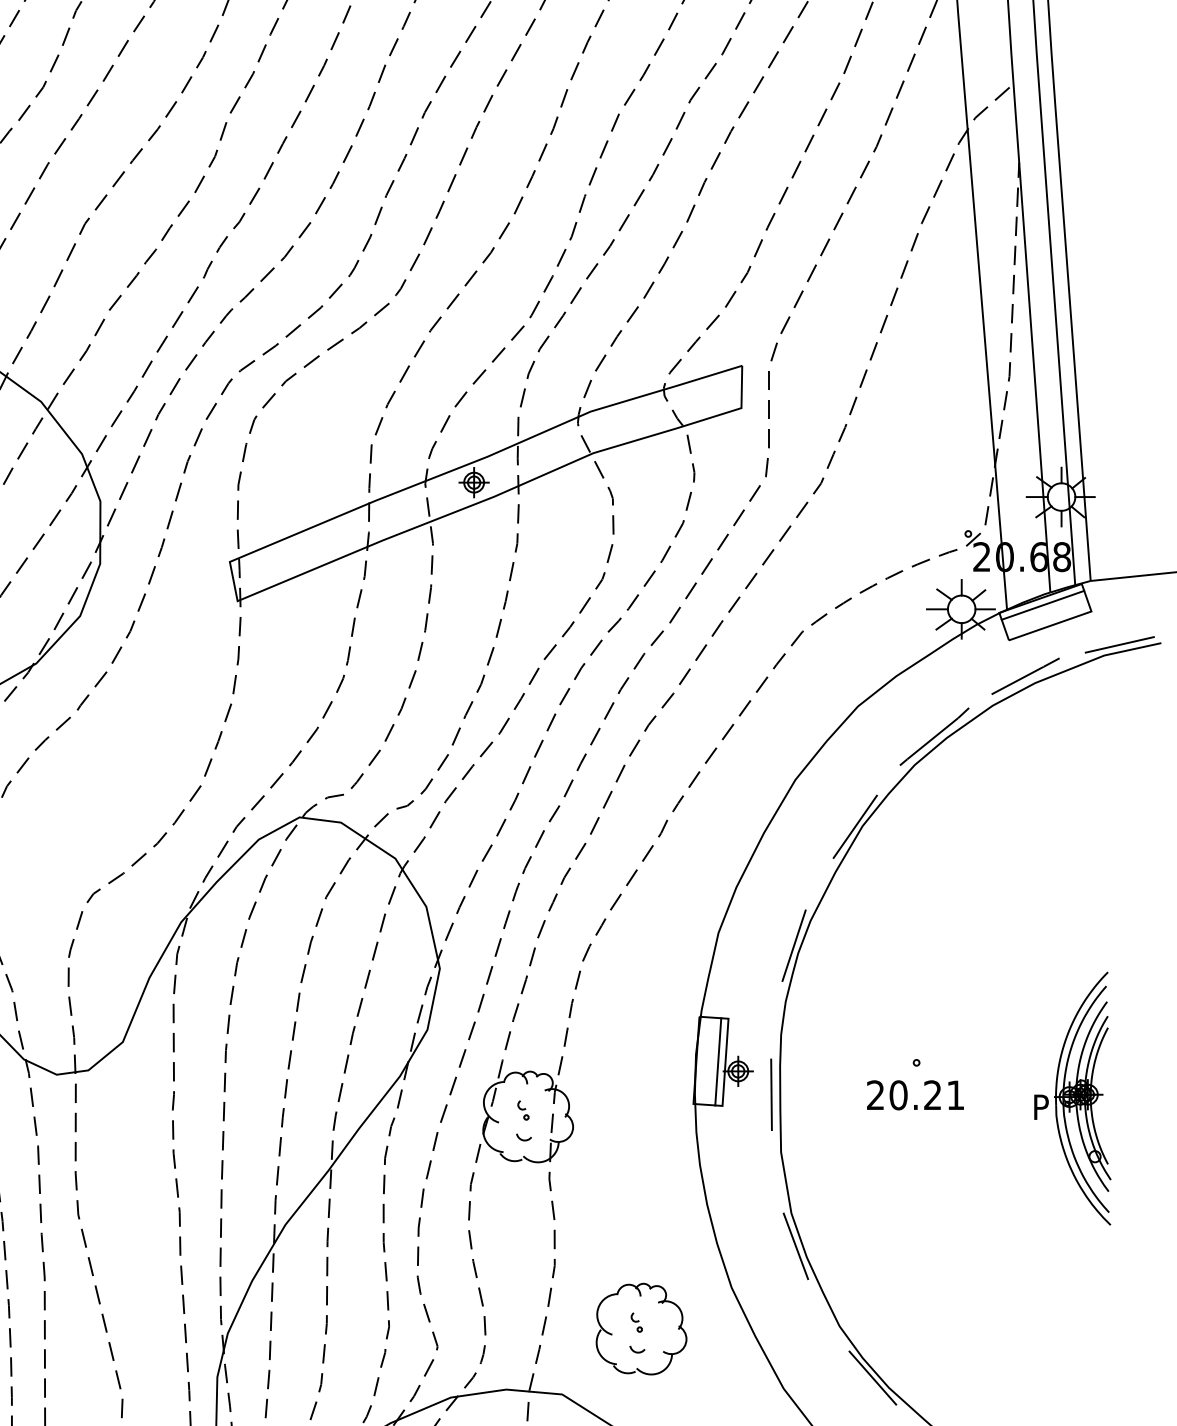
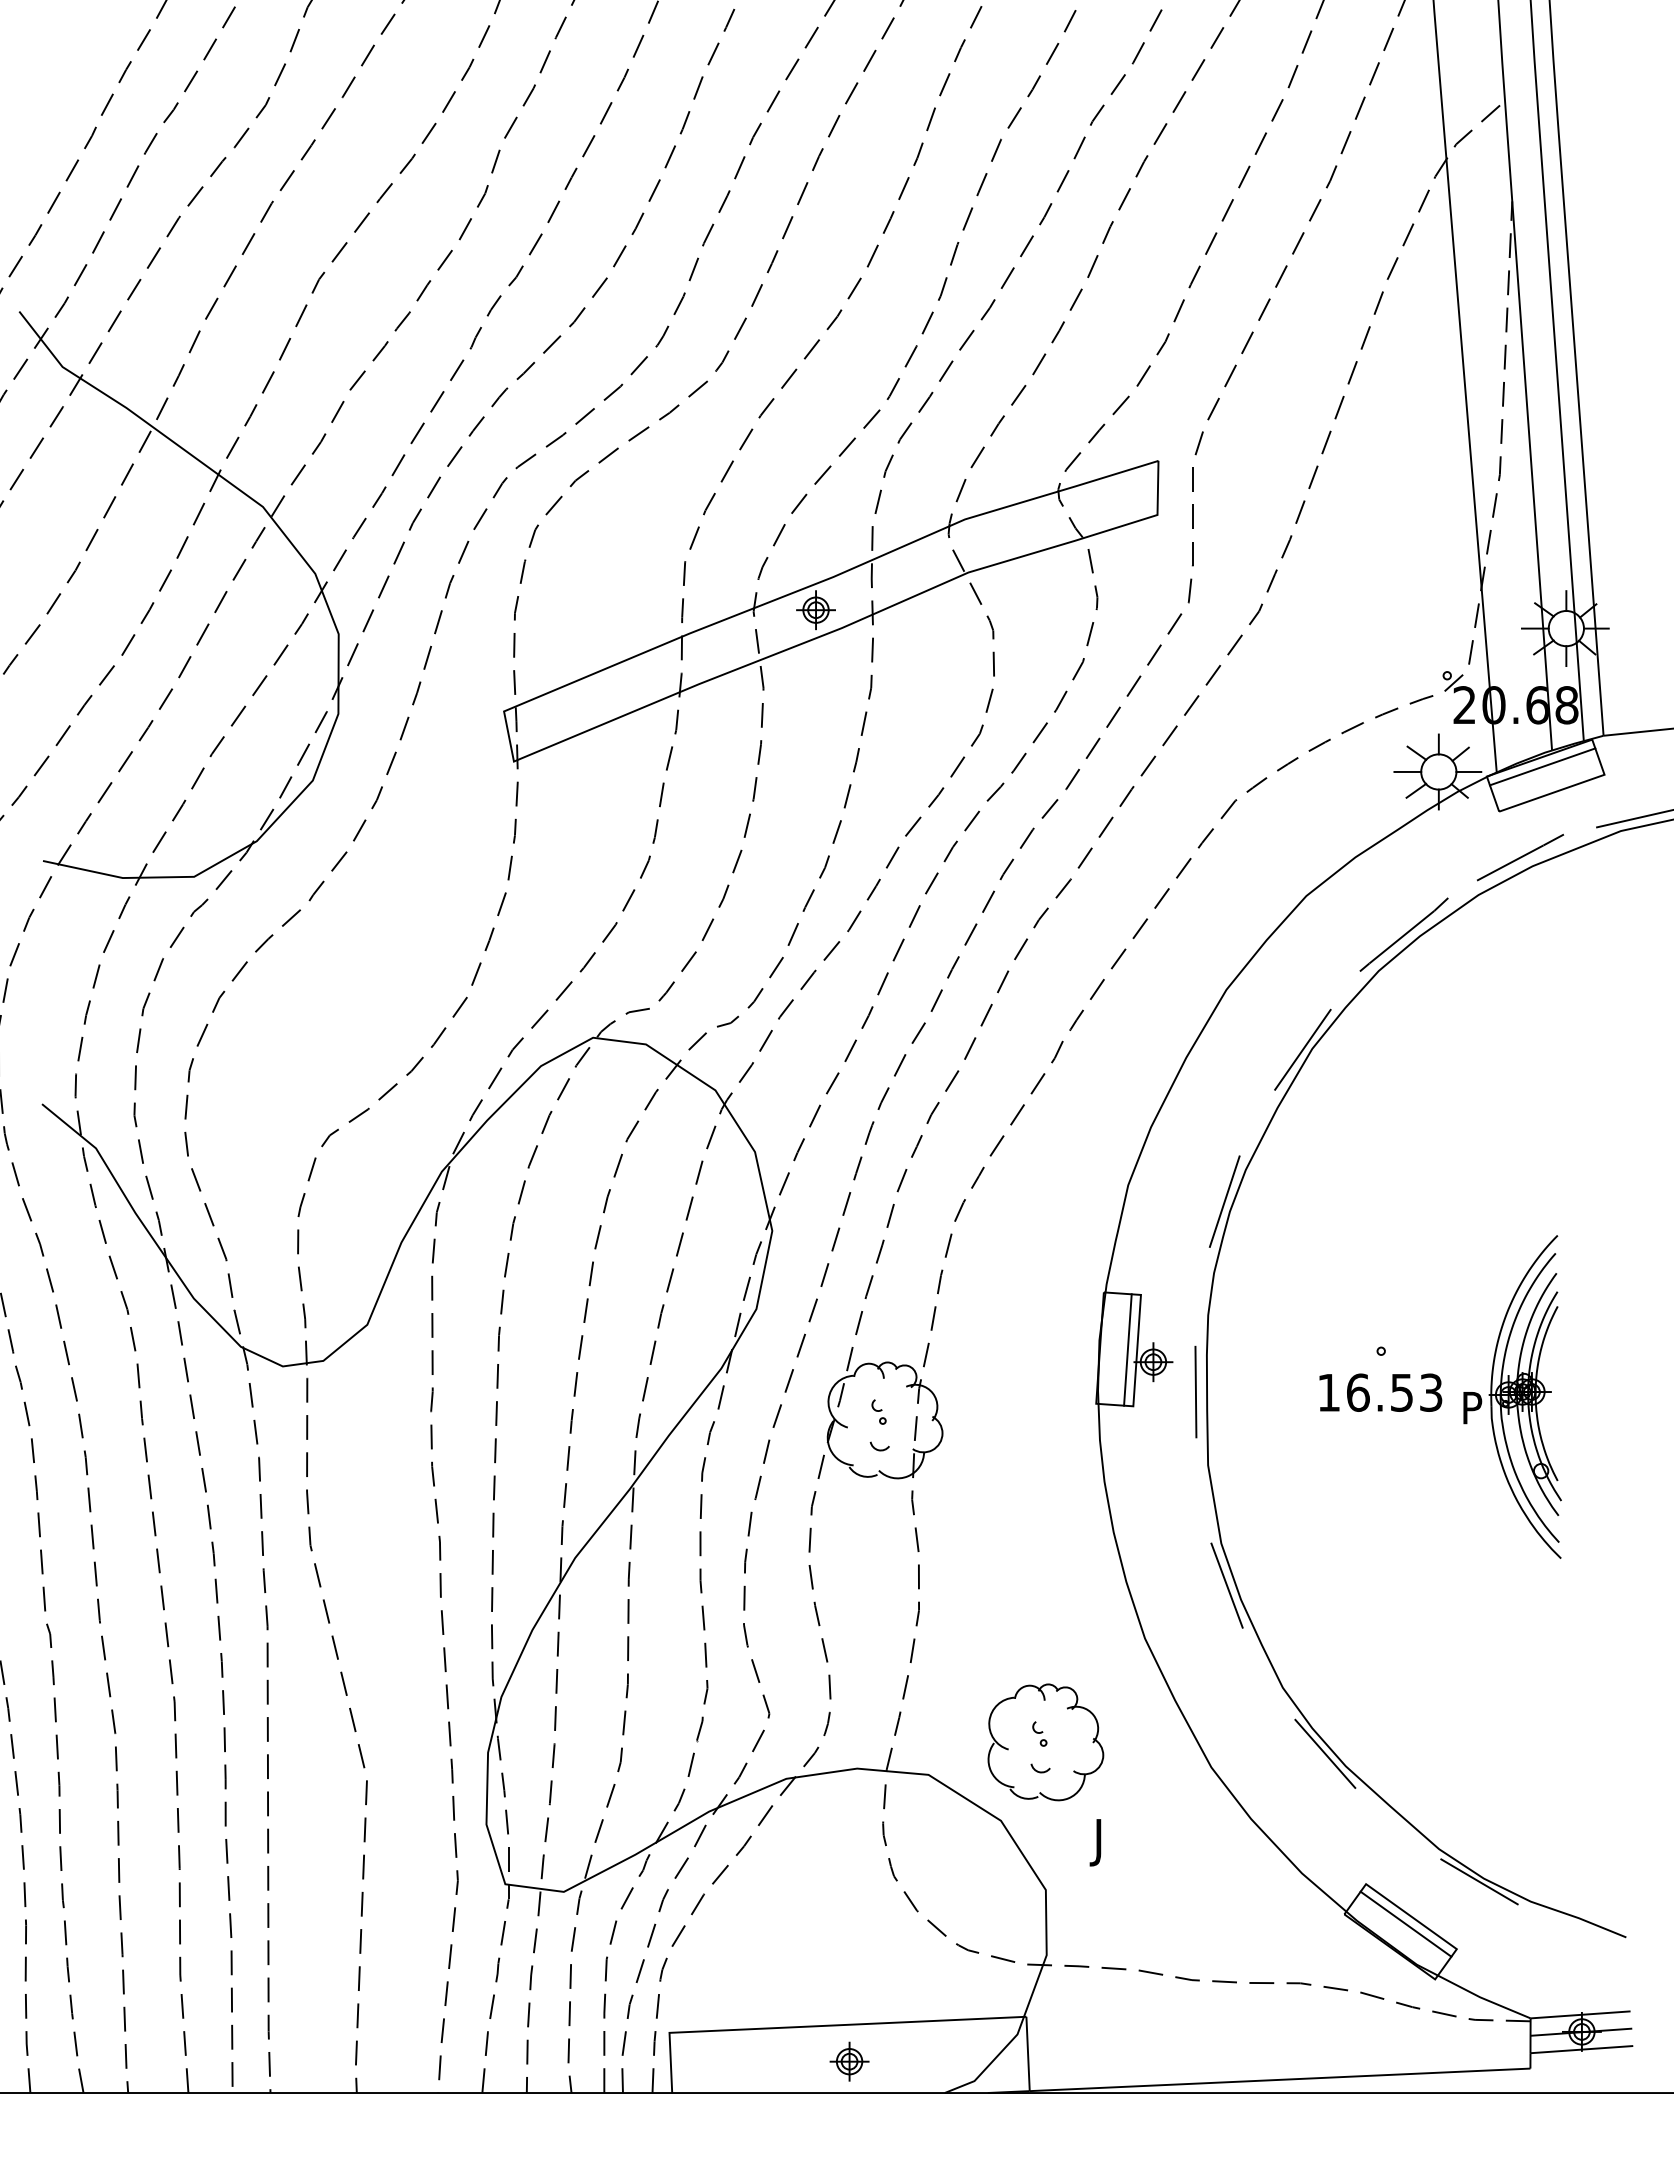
text: (915, 1095) -> (1379, 1392), 20.21 -> 16.53
part: (1072, 1098) -> (1512, 1396), moved
part: (641, 1329) -> (1045, 1742), moved

